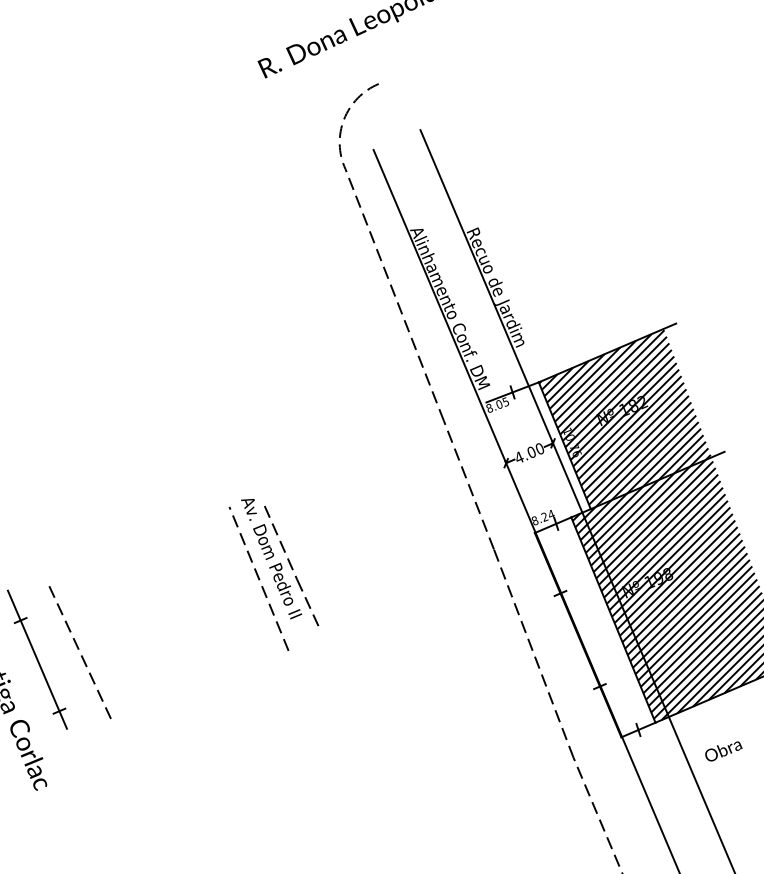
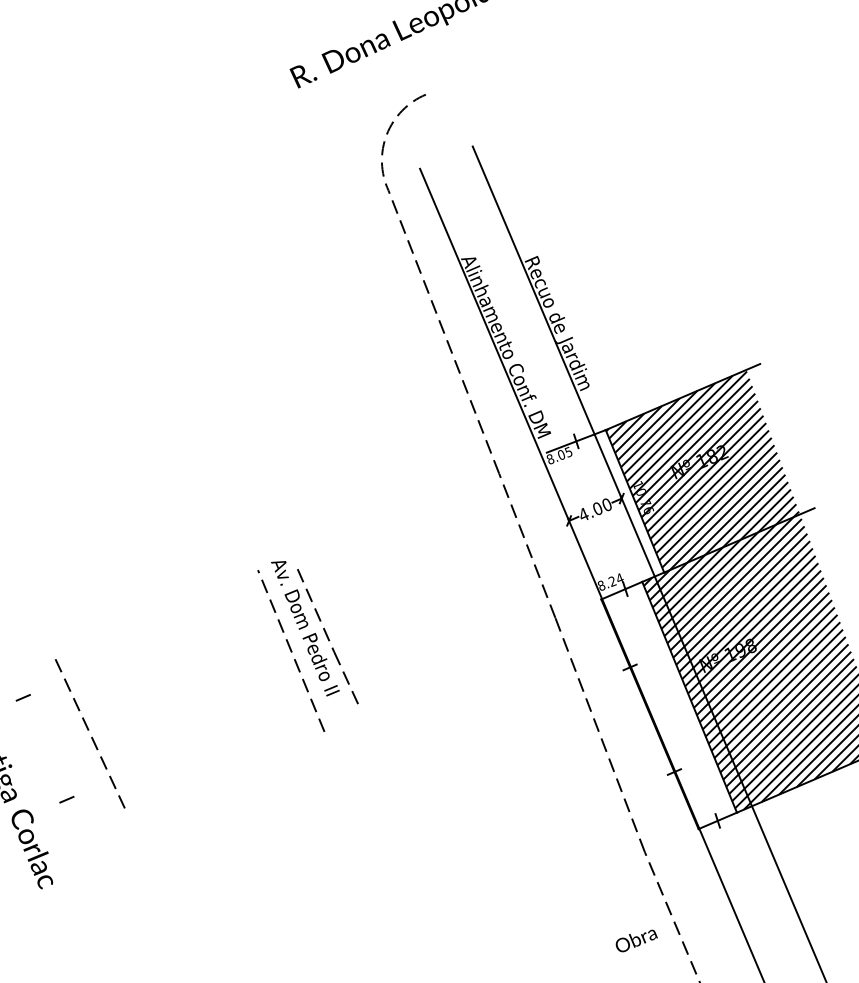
line: (37, 659) -> (42, 741), removed
text: (723, 751) -> (636, 940), moved

